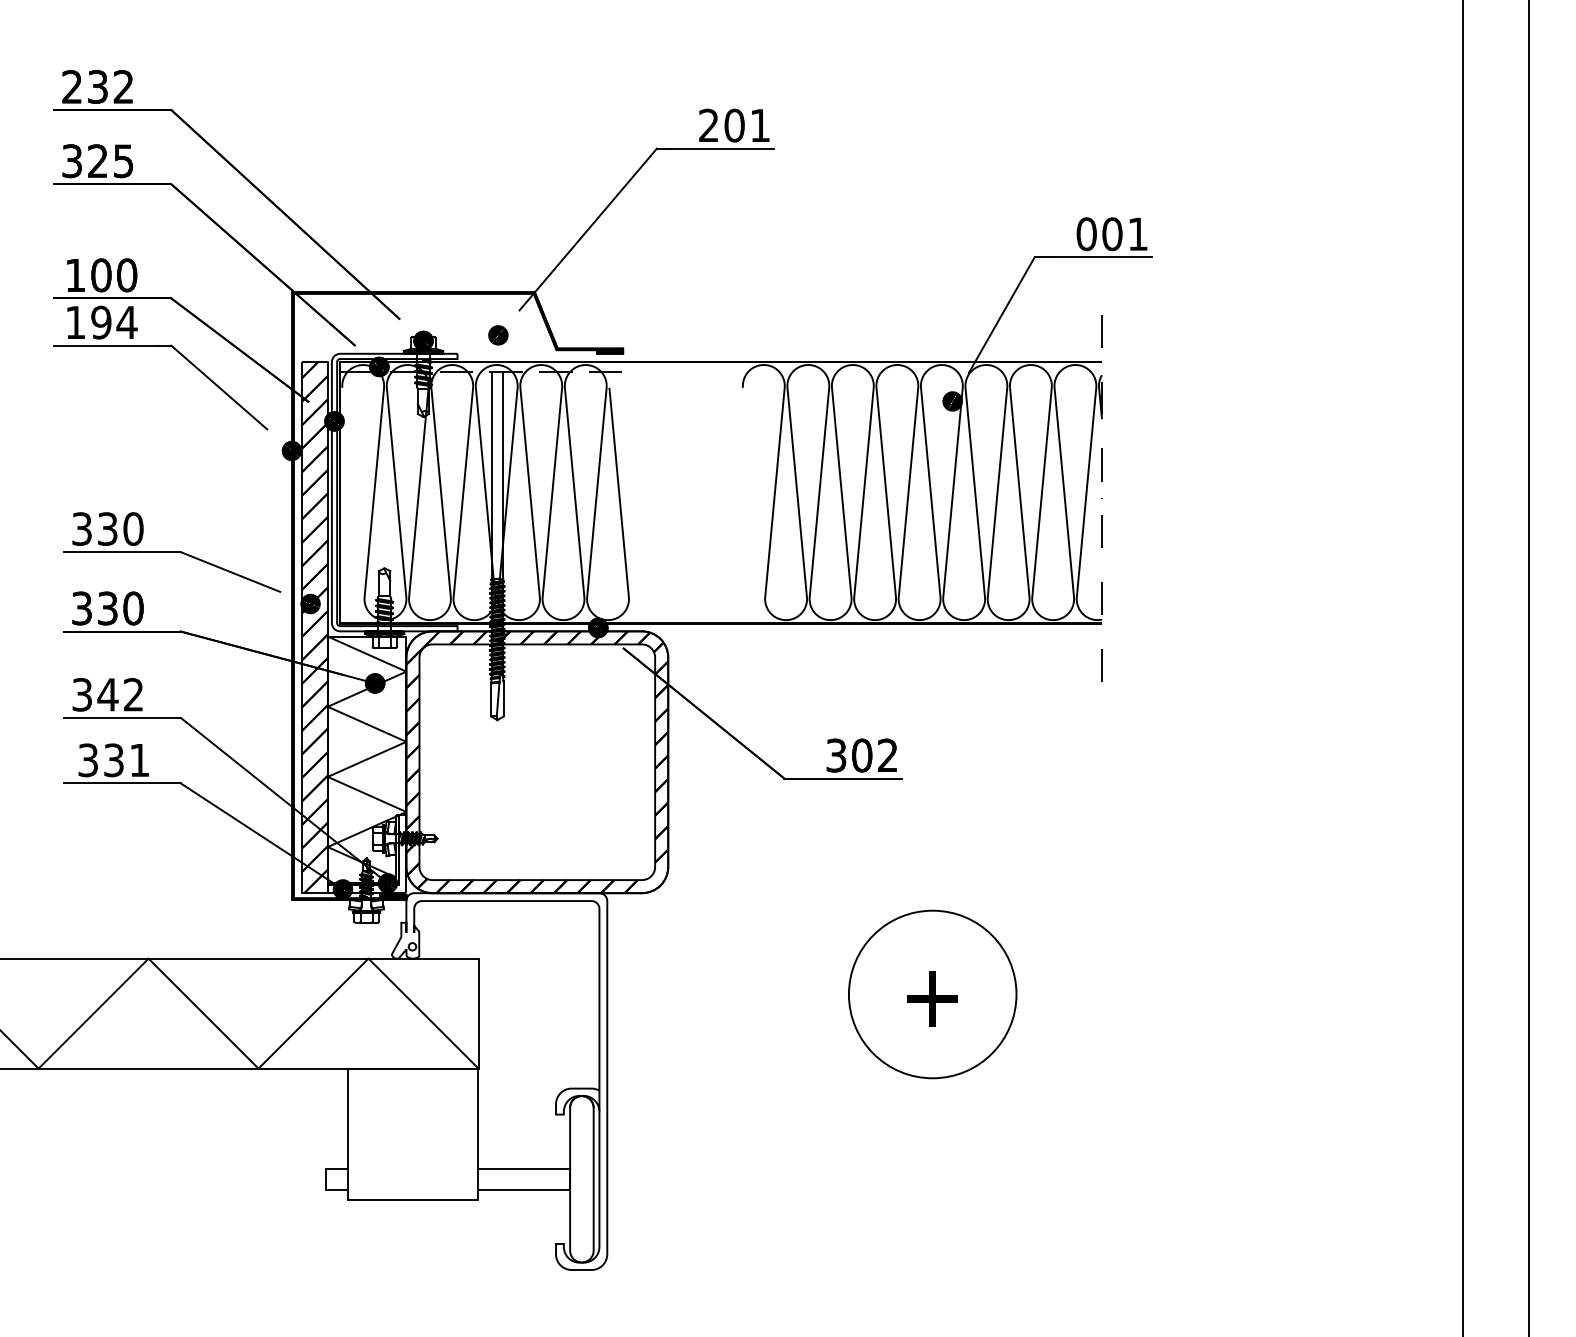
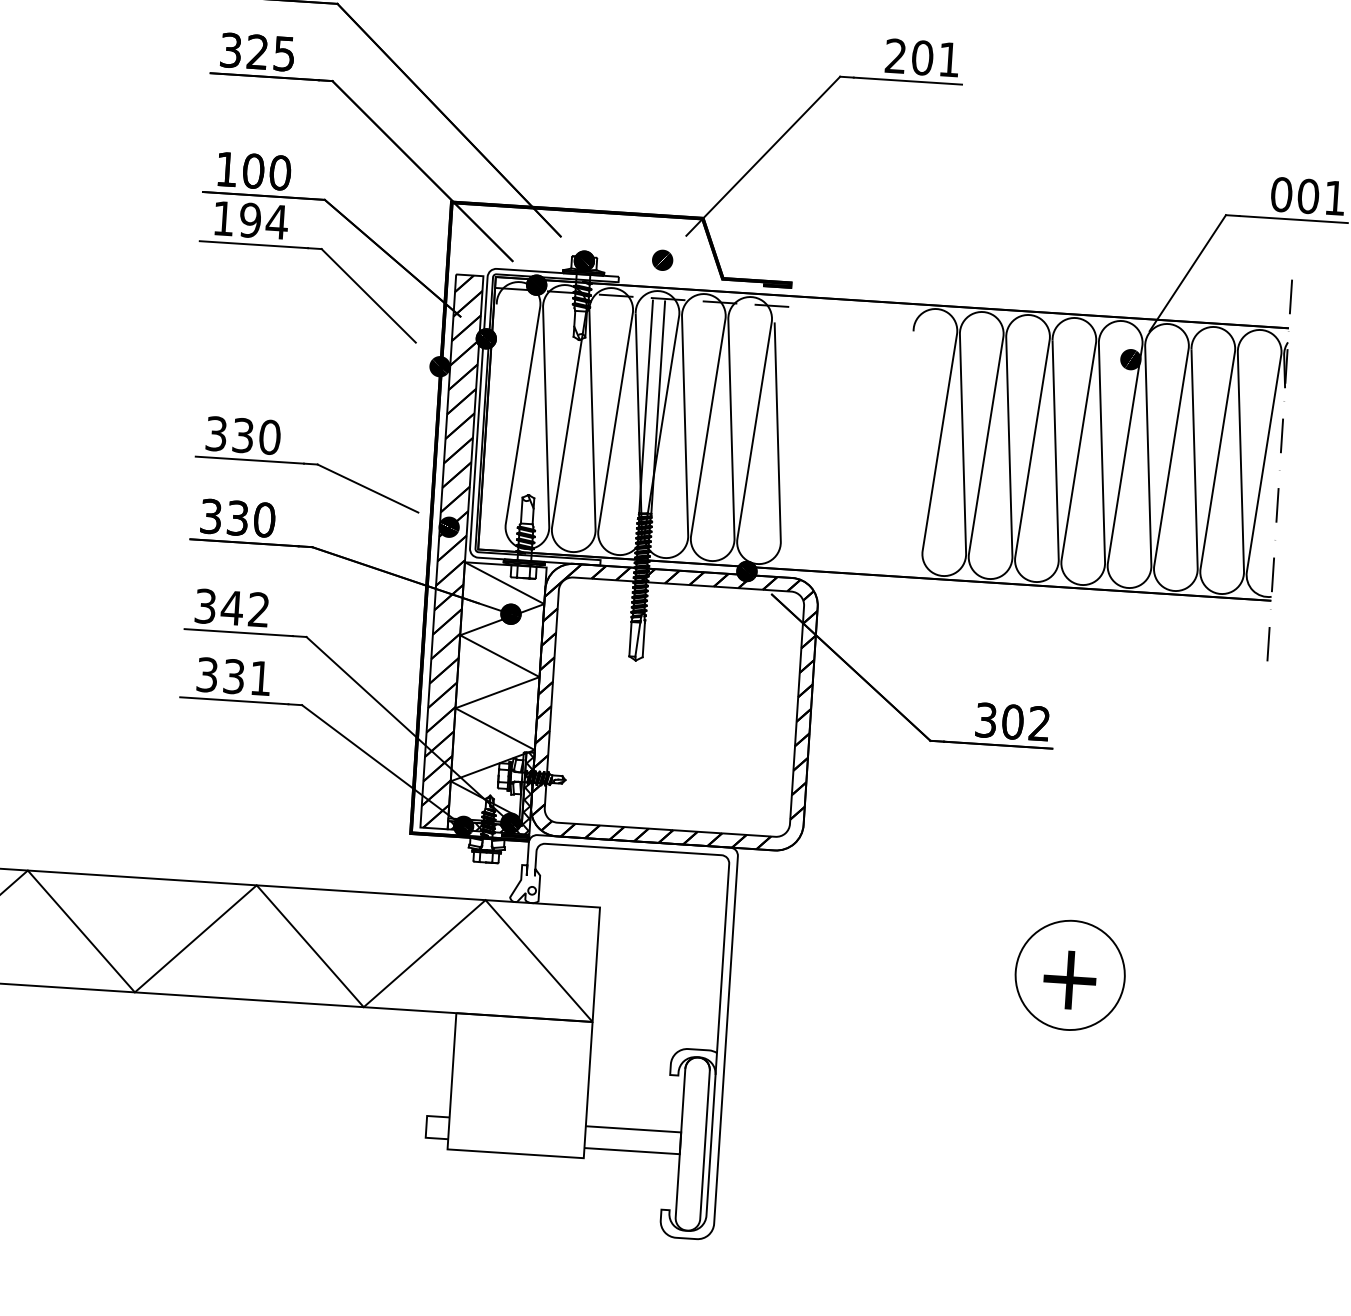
hatch: (368, 853) -> (492, 790), added
circle: (932, 994) -> (1070, 975), size x0.62

